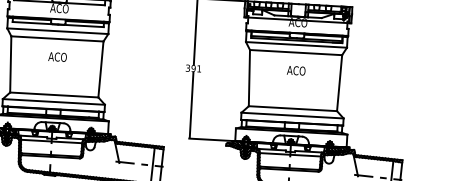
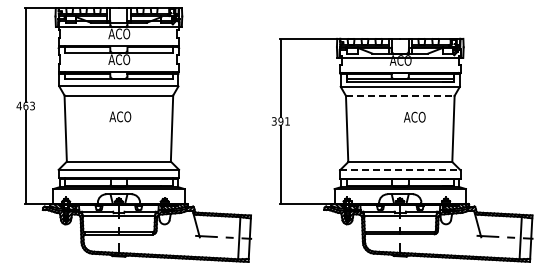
line: (296, 52) -> (400, 95), solid -> dashed
text: (296, 70) -> (414, 116), moved
line: (292, 115) -> (400, 170), solid -> dashed

